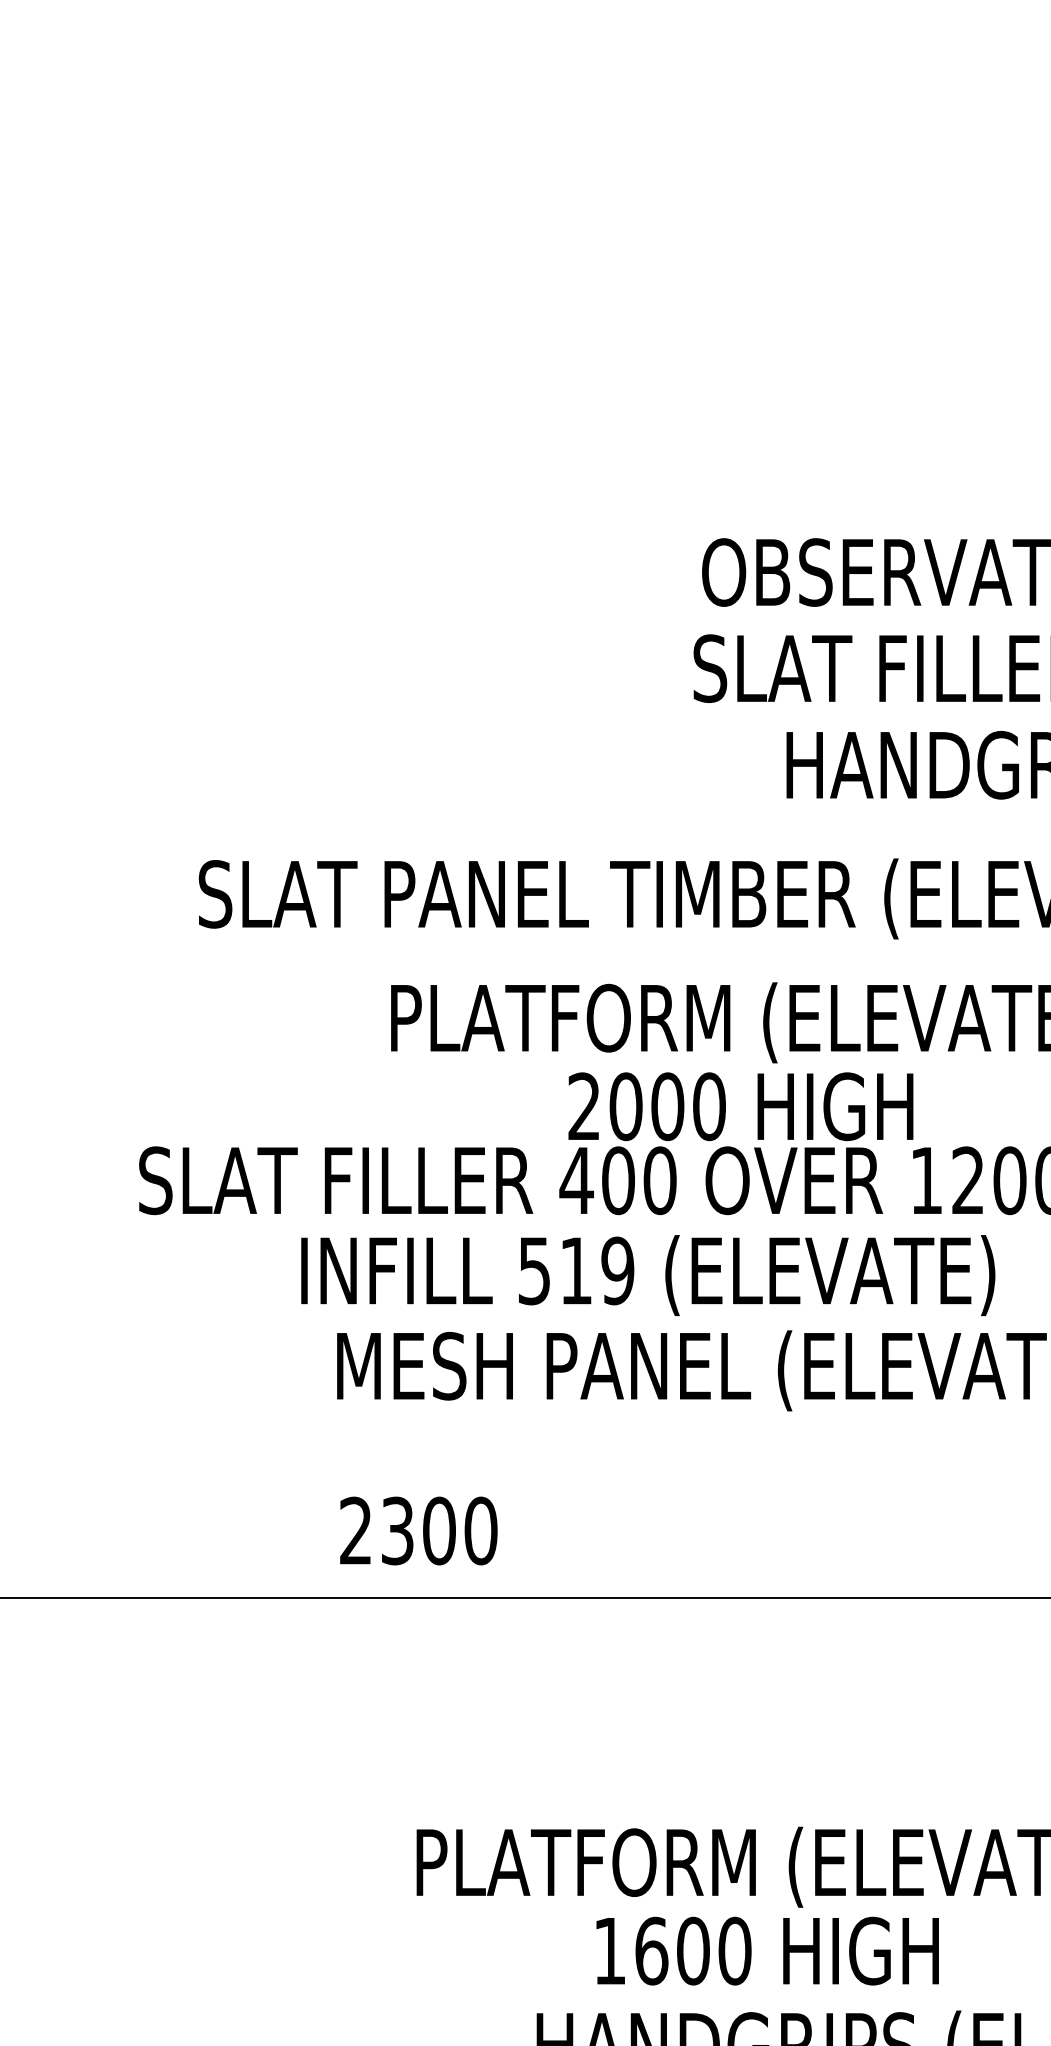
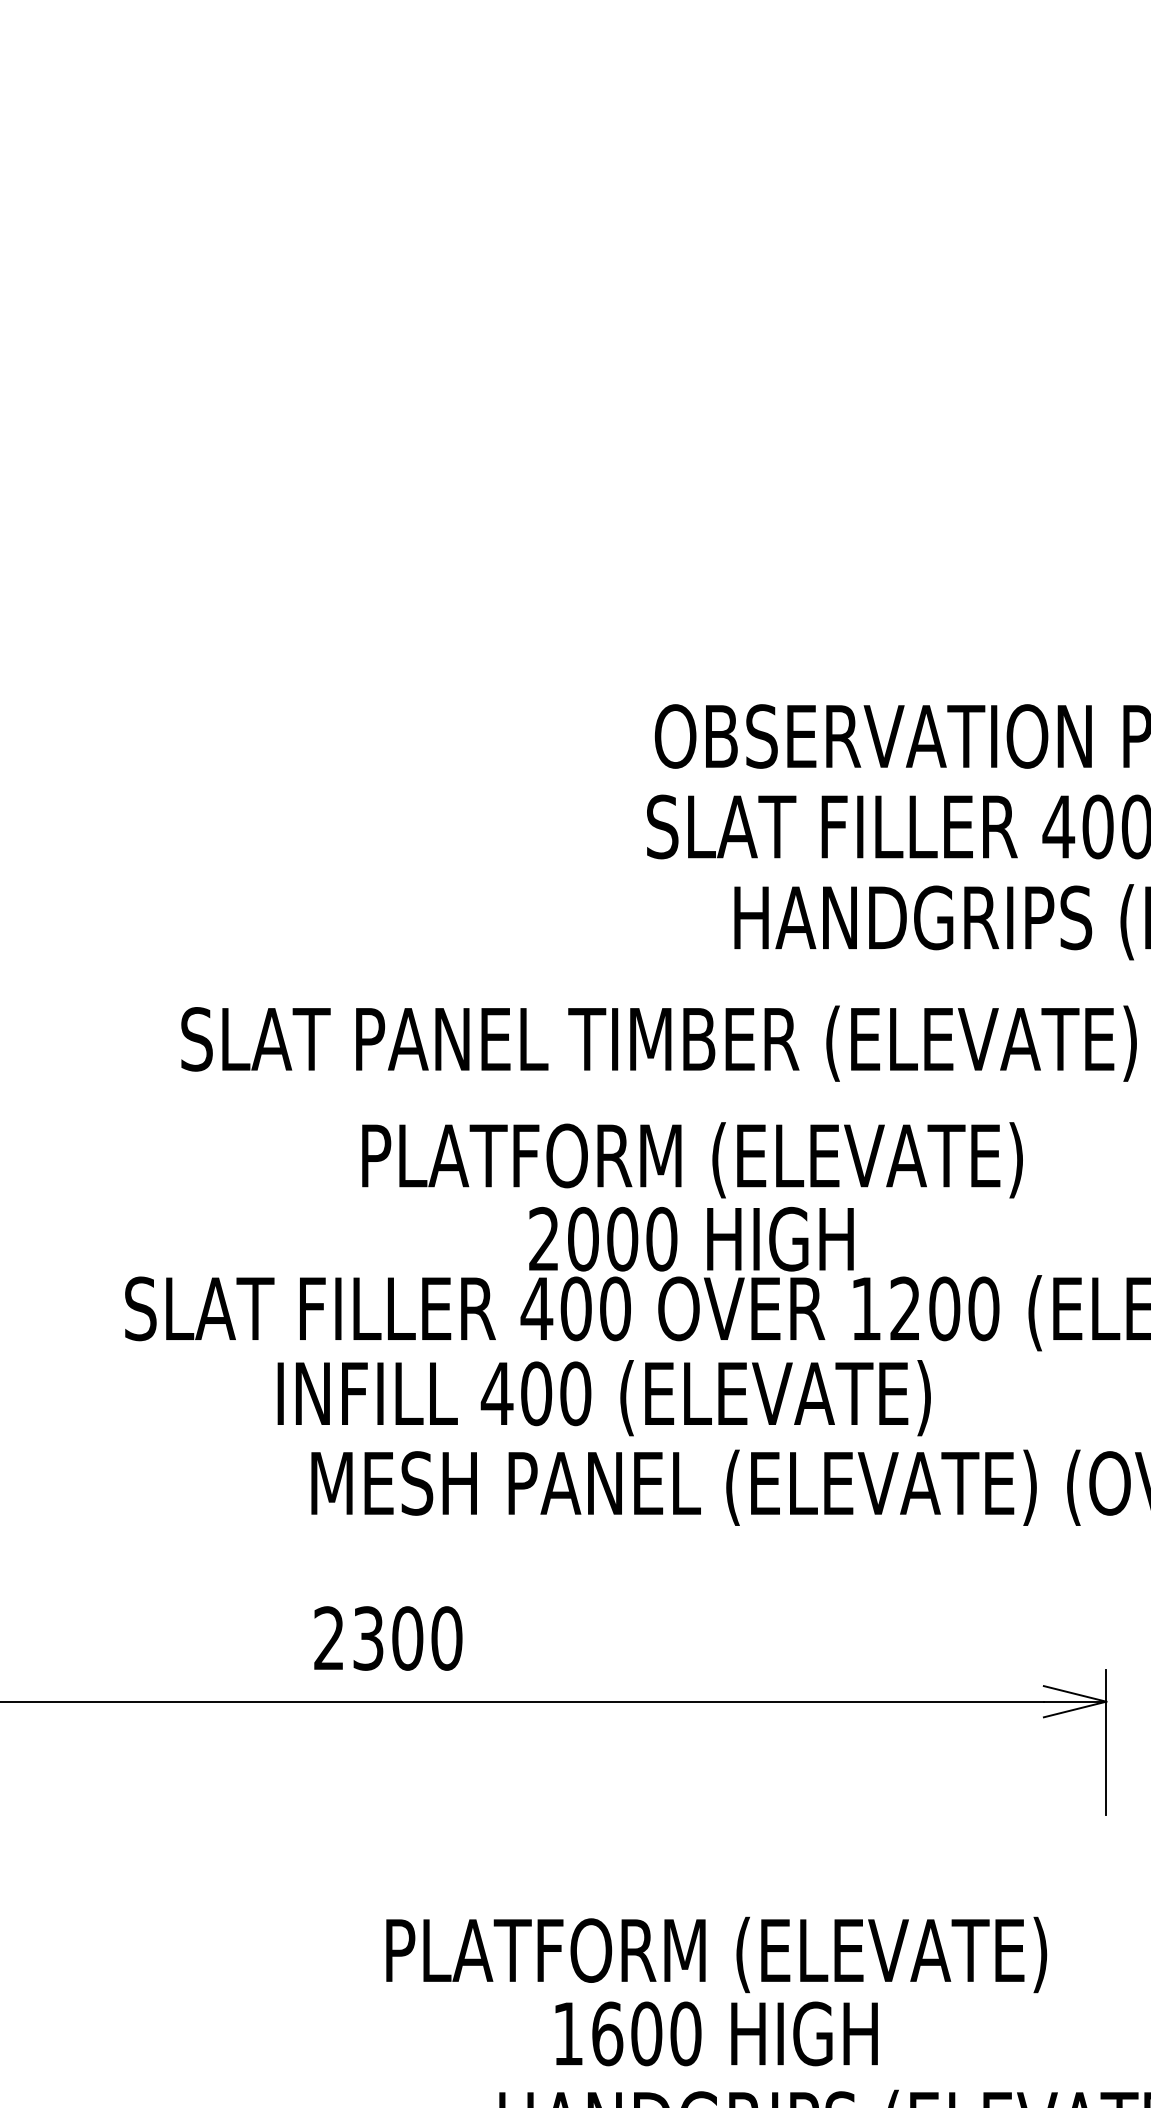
text: (575, 1270) -> (535, 1393), 519 -> 400

